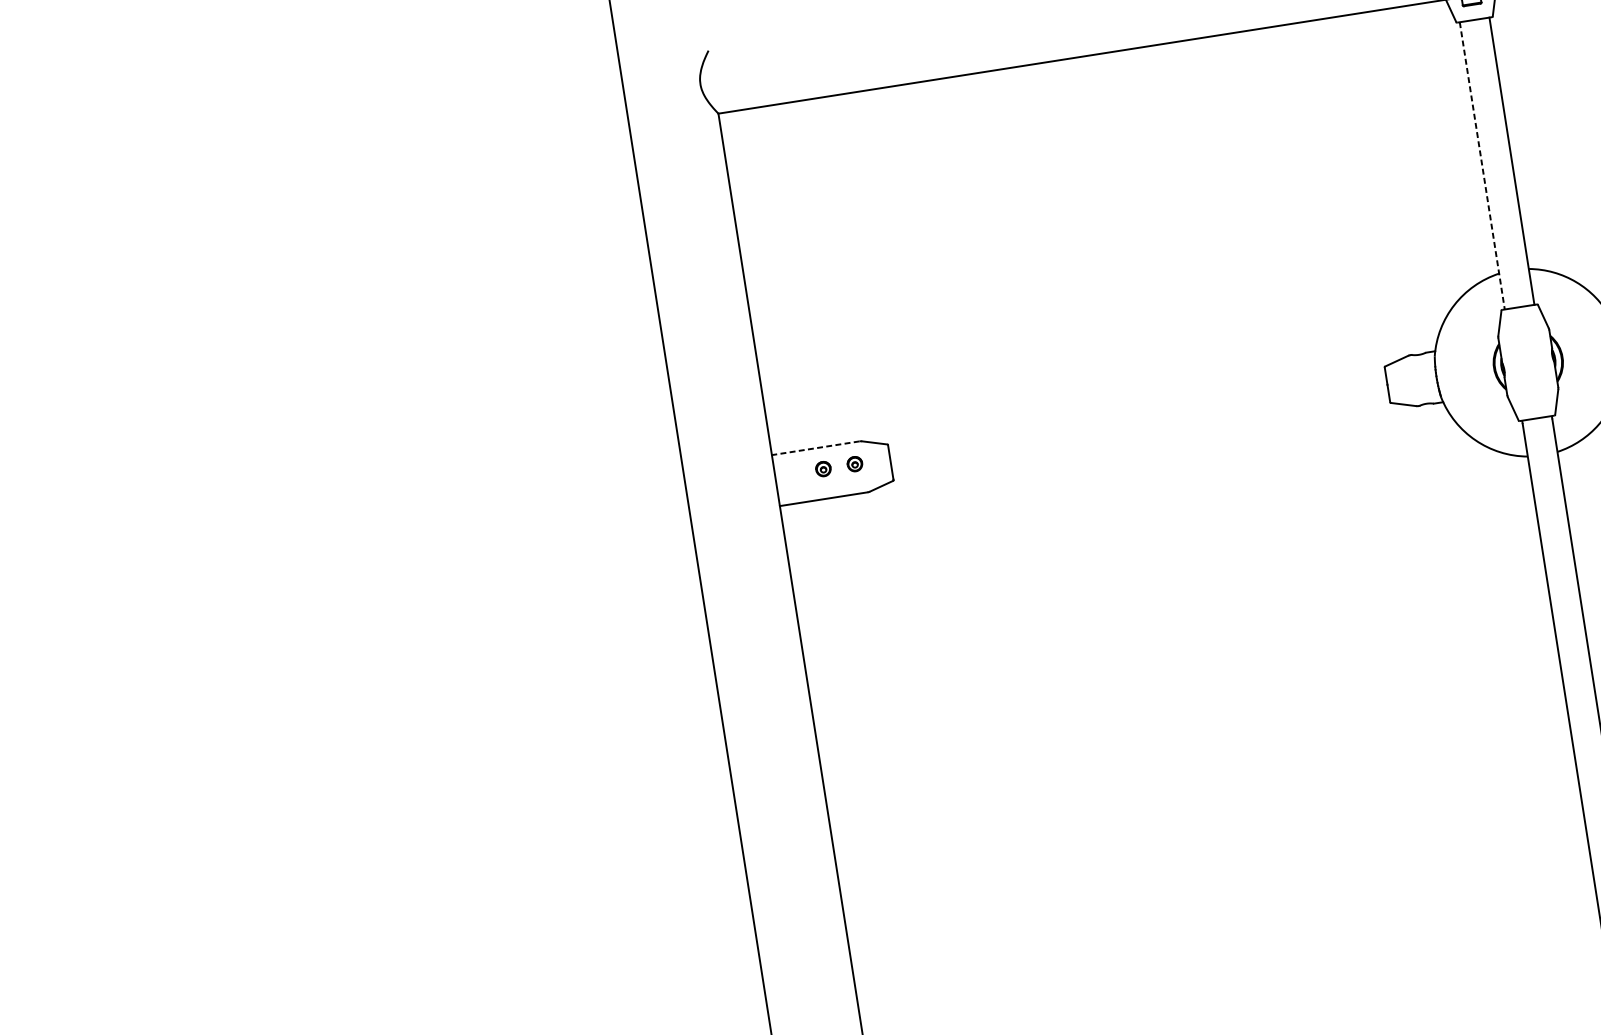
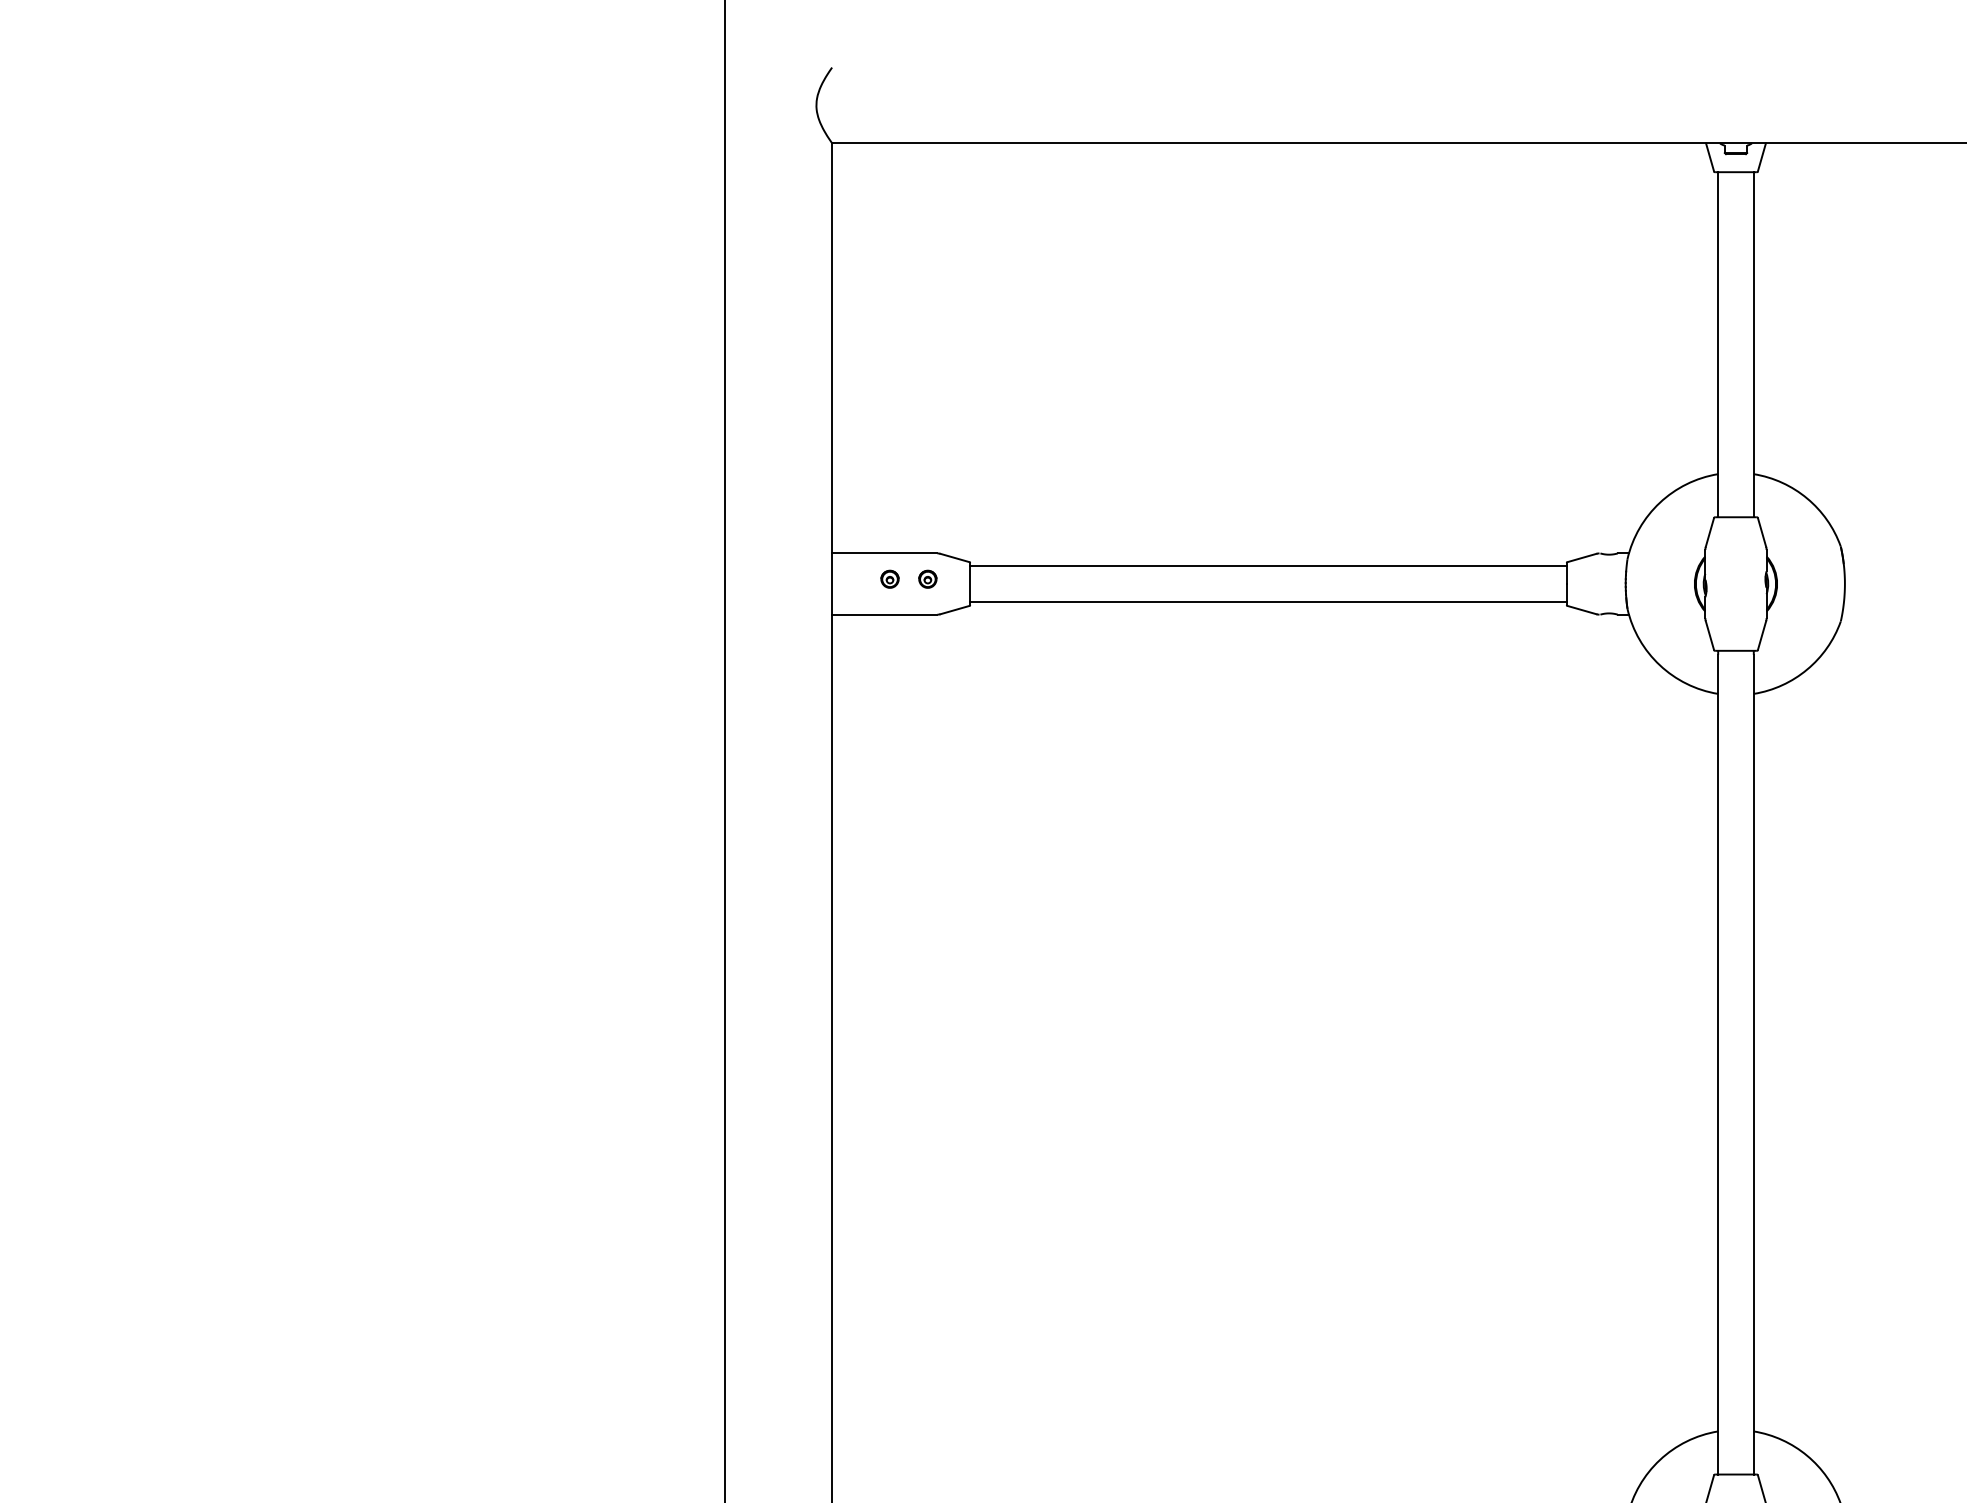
line: (1482, 165) -> (1718, 344), dashed -> solid
line: (1136, 409) -> (1268, 566), added
line: (1141, 438) -> (1268, 601), added
line: (815, 448) -> (884, 553), dashed -> solid

